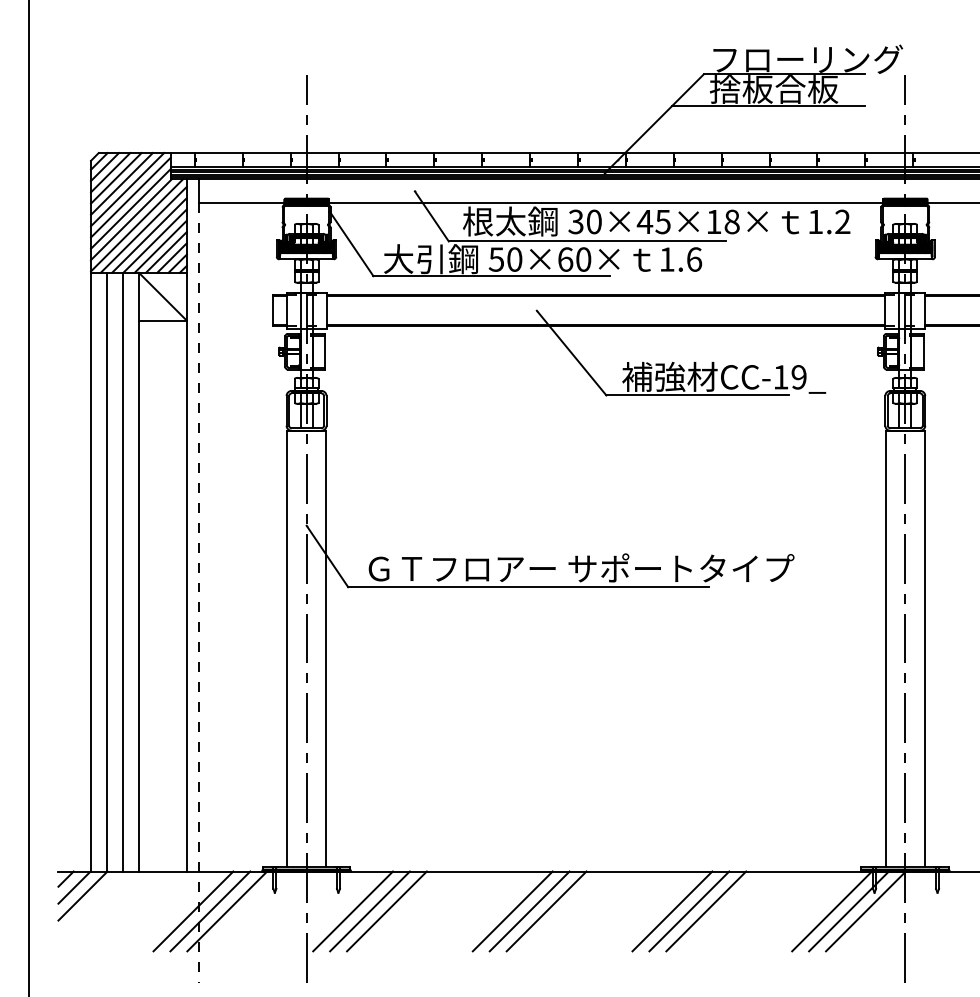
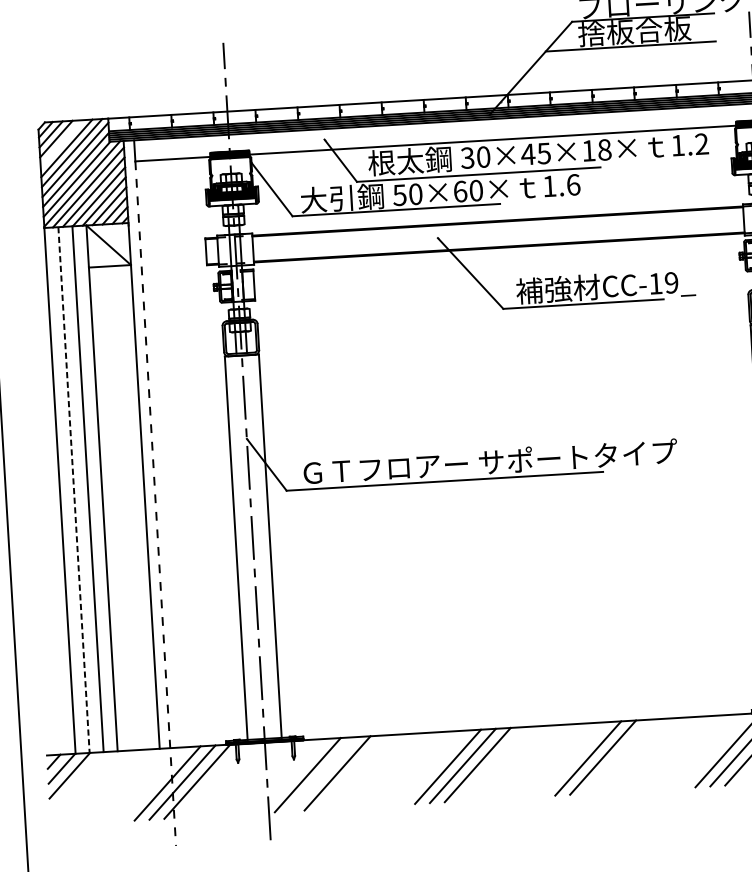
line: (116, 178) -> (61, 143), removed
line: (106, 572) -> (73, 490), solid -> dashed
line: (369, 911) -> (322, 774), removed
line: (706, 911) -> (618, 756), removed

